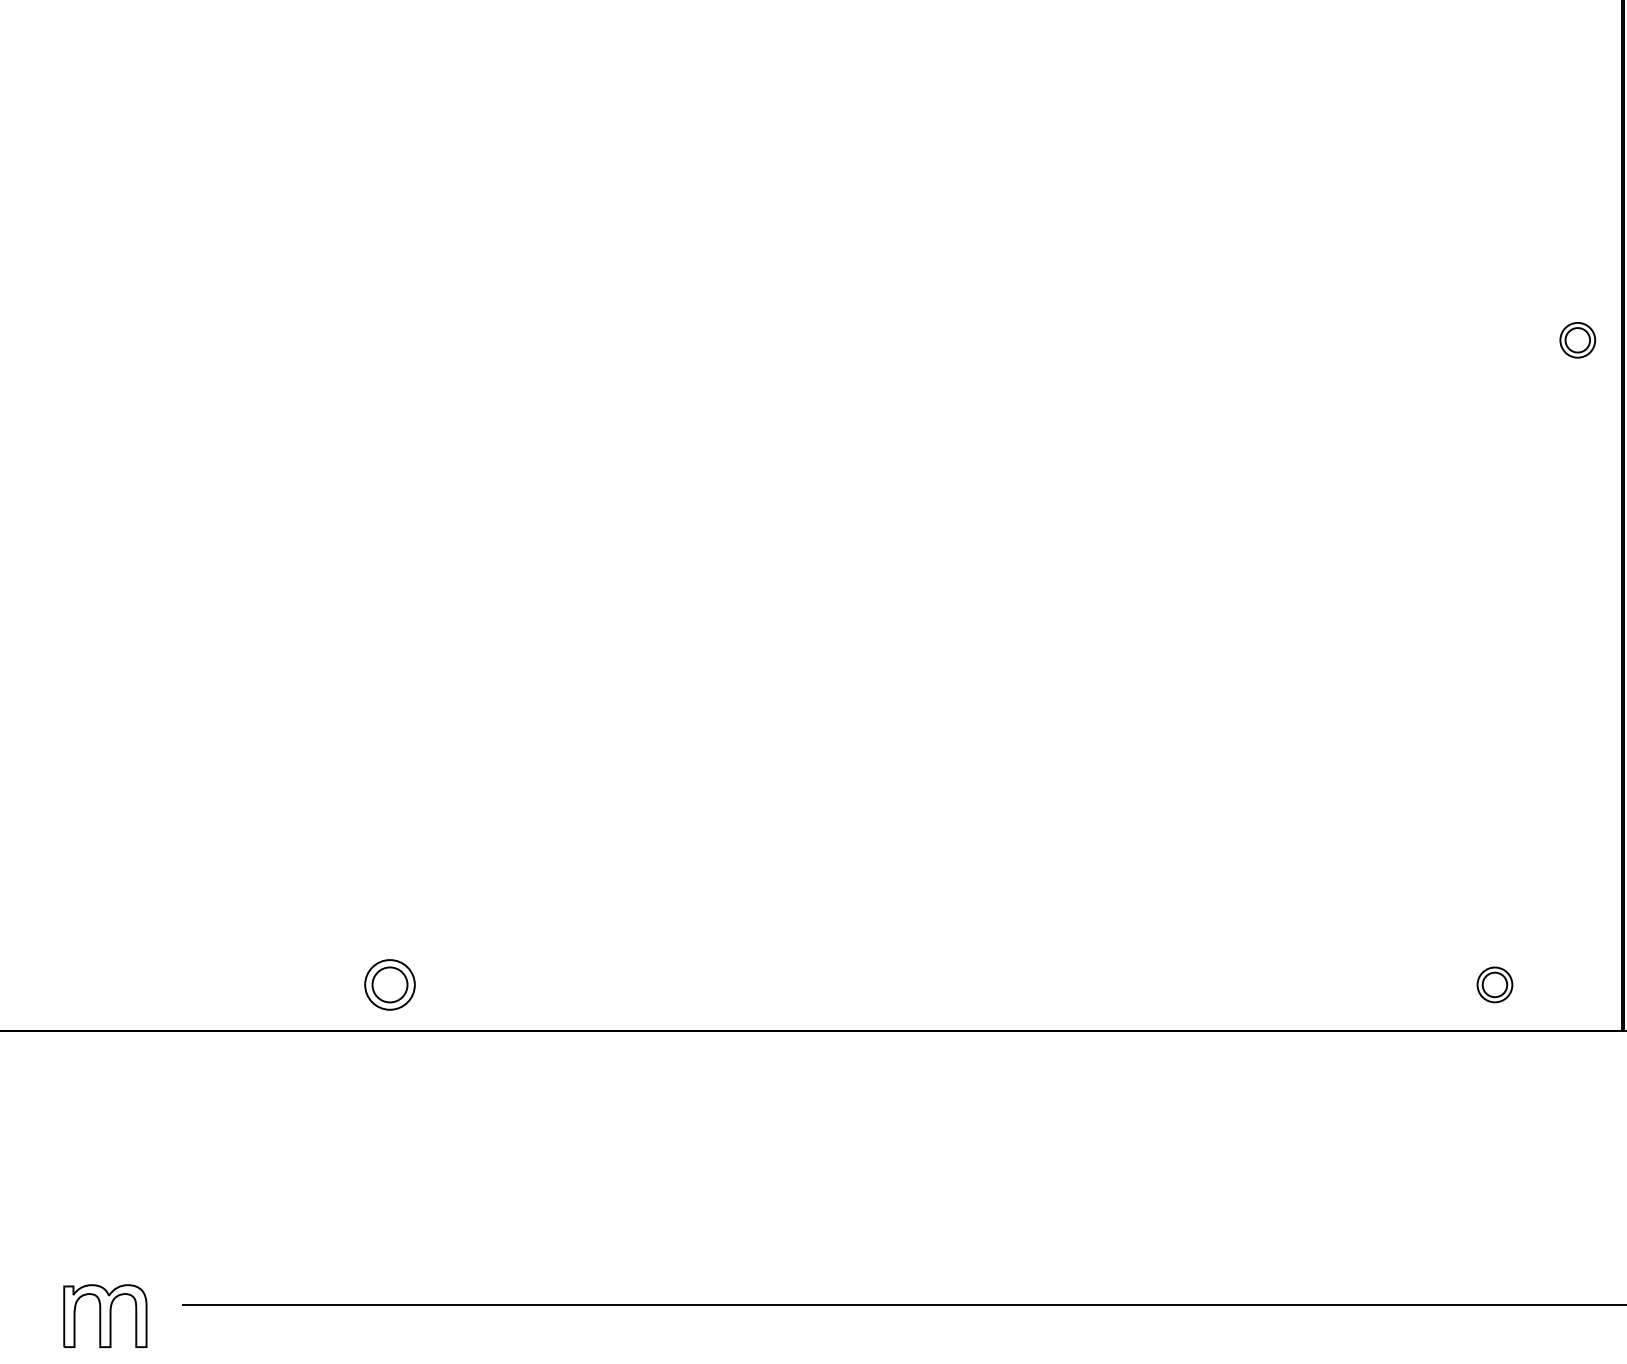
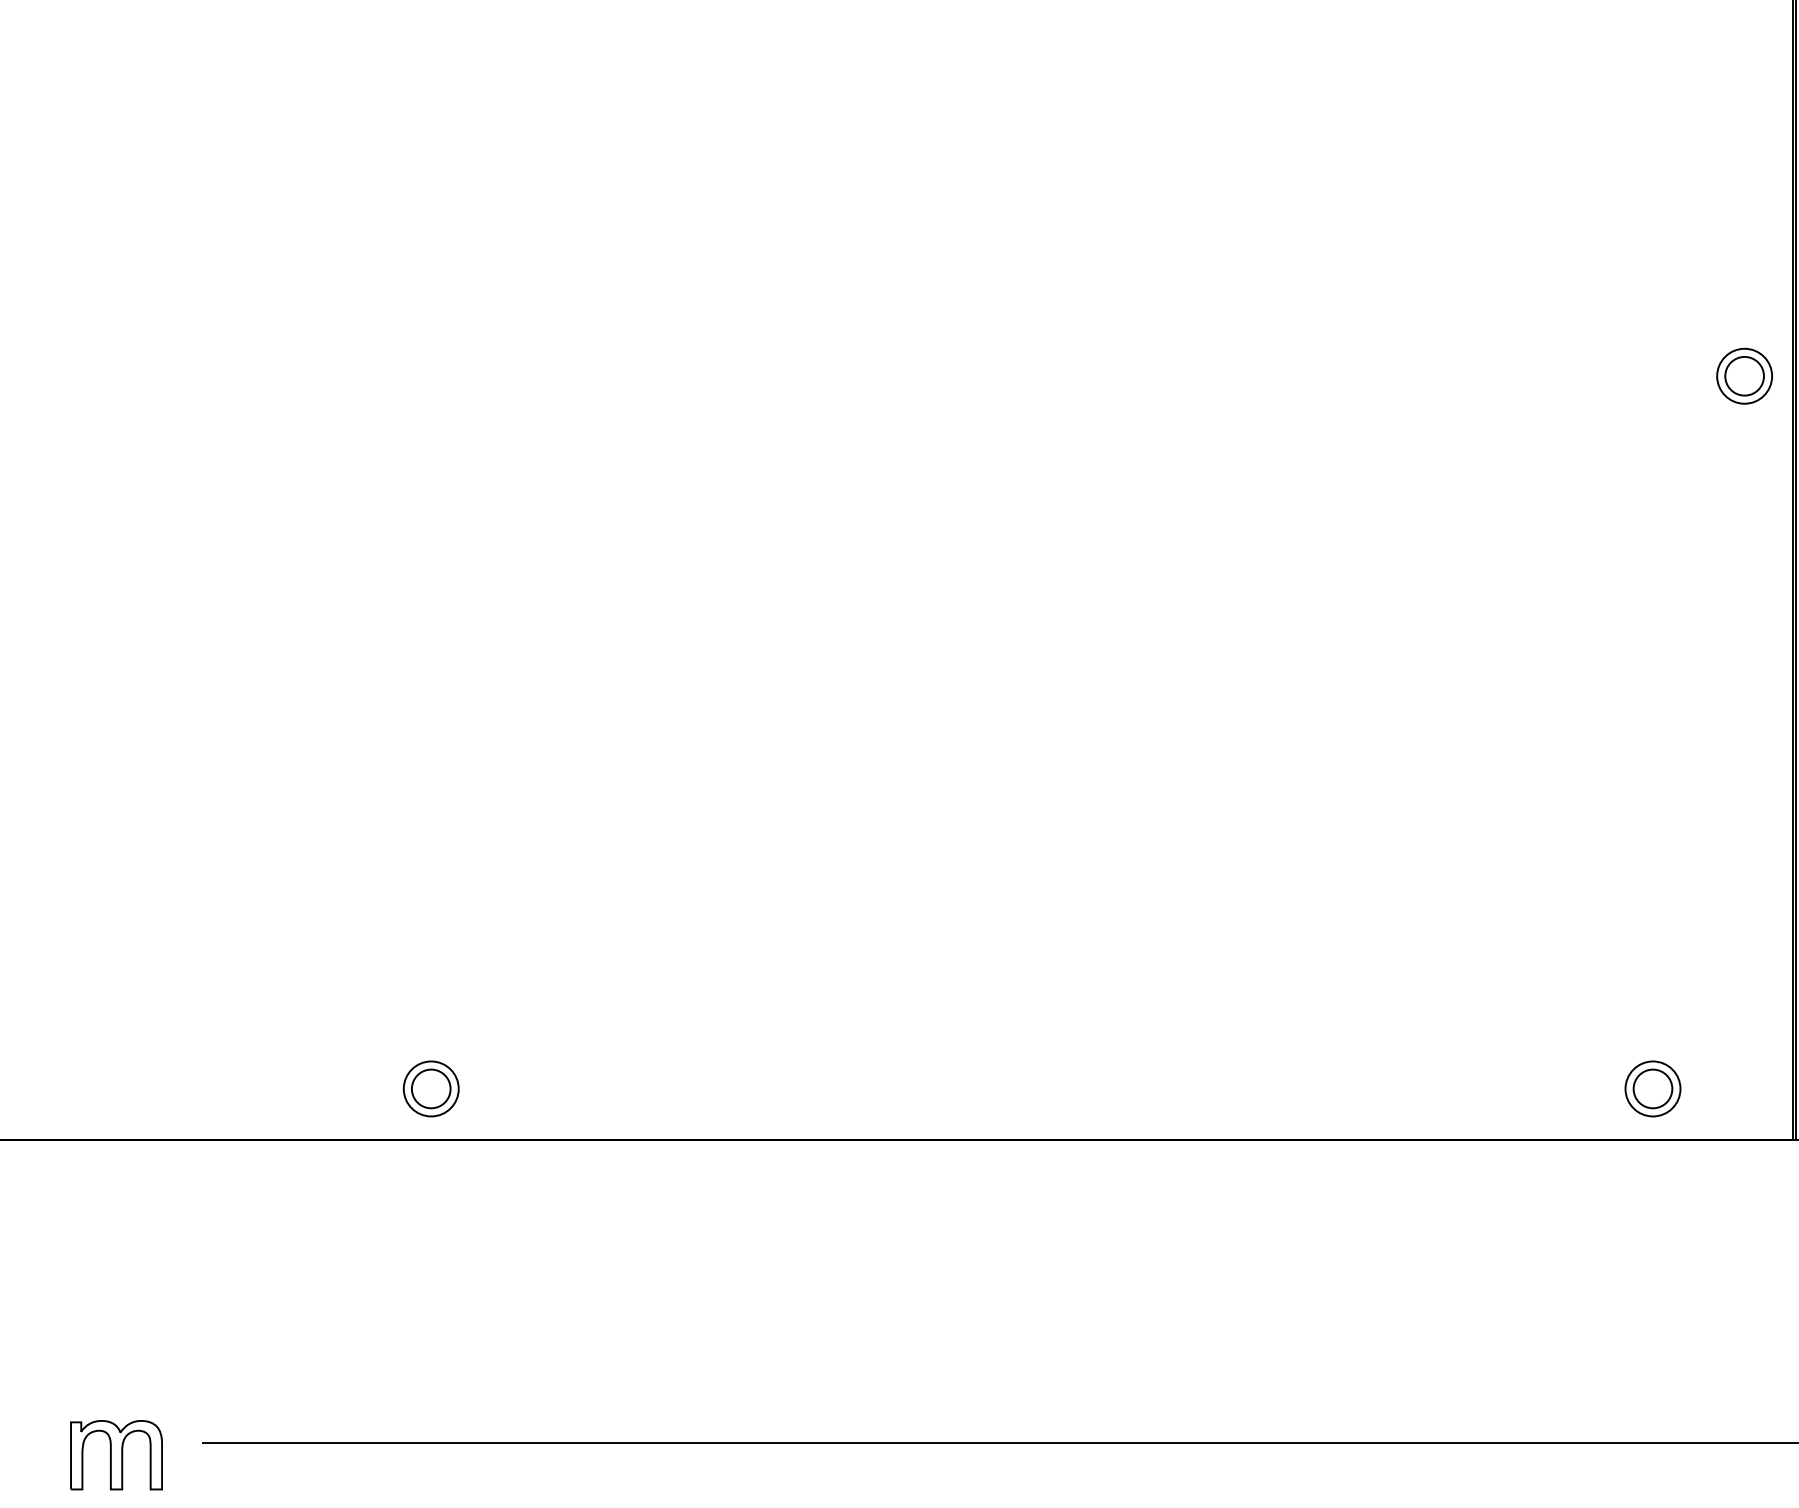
part: (1577, 339) -> (1744, 375), size x1.43
part: (1494, 984) -> (1652, 1088), size x1.43

